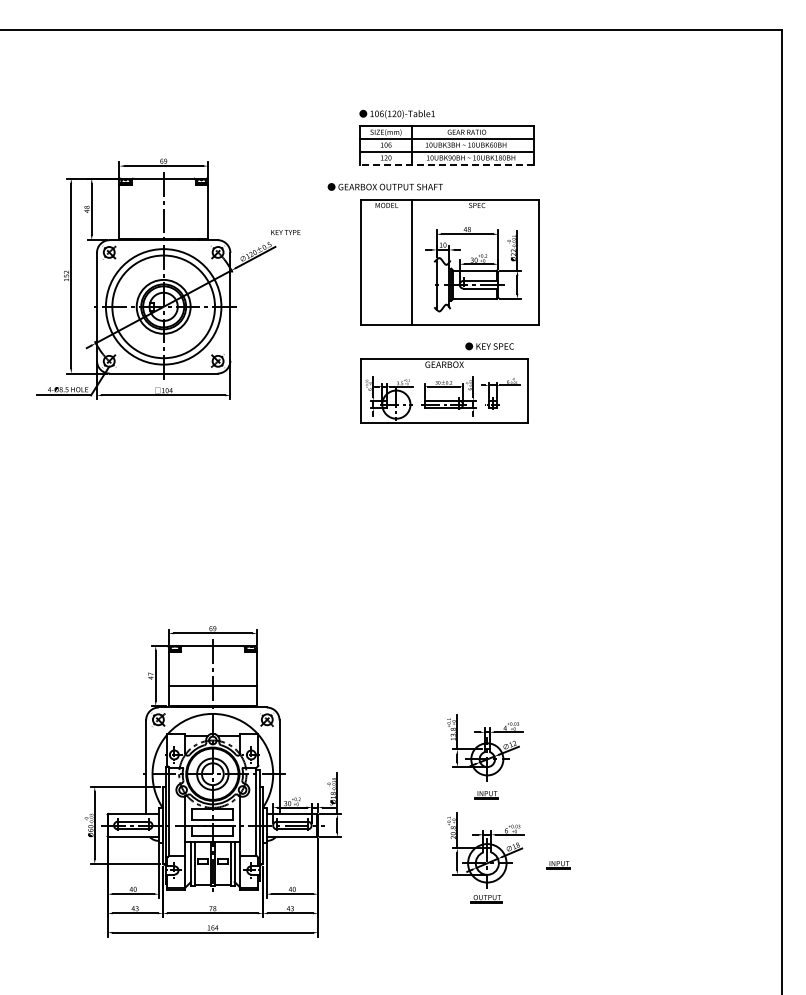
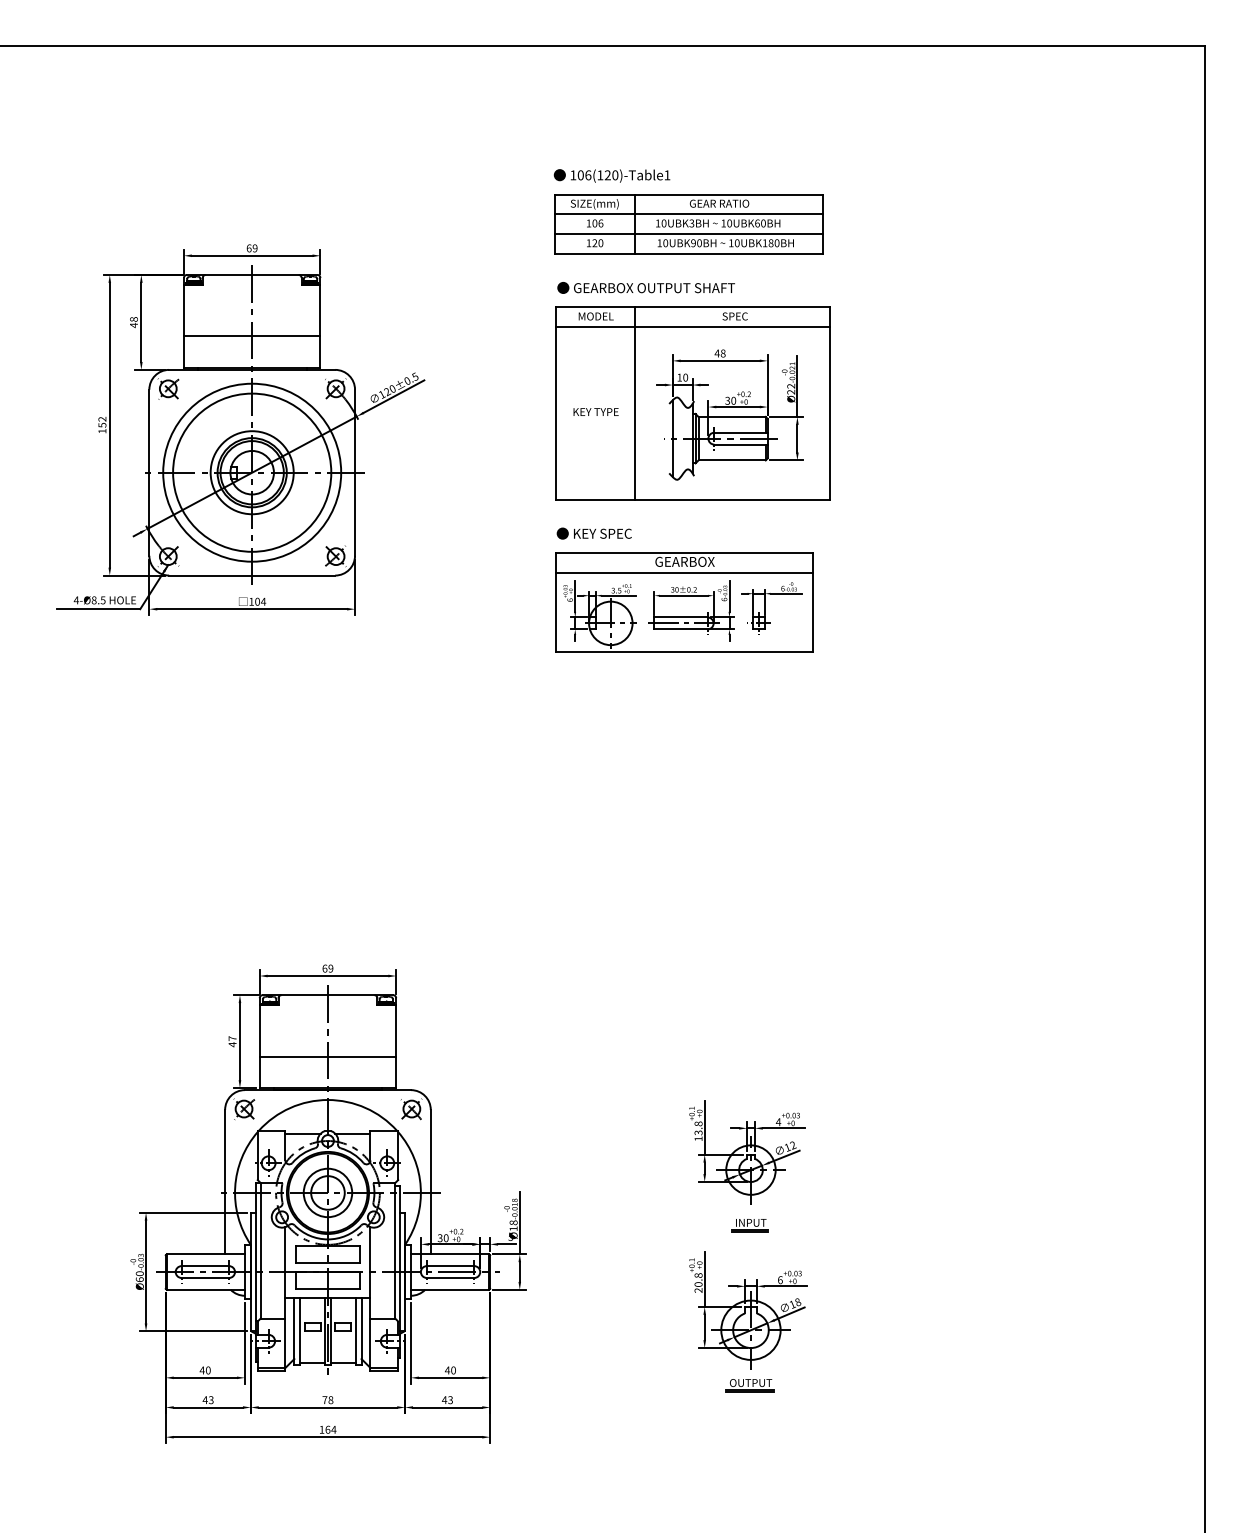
line: (447, 164) -> (689, 253), dashed -> solid
text: (384, 186) -> (644, 287), moved
line: (449, 212) -> (692, 327), added
line: (163, 218) -> (251, 336), added
text: (285, 232) -> (595, 412), moved
text: (489, 346) -> (594, 533), moved
line: (444, 372) -> (684, 573), added
part: (558, 865) -> (860, 1333), removed

